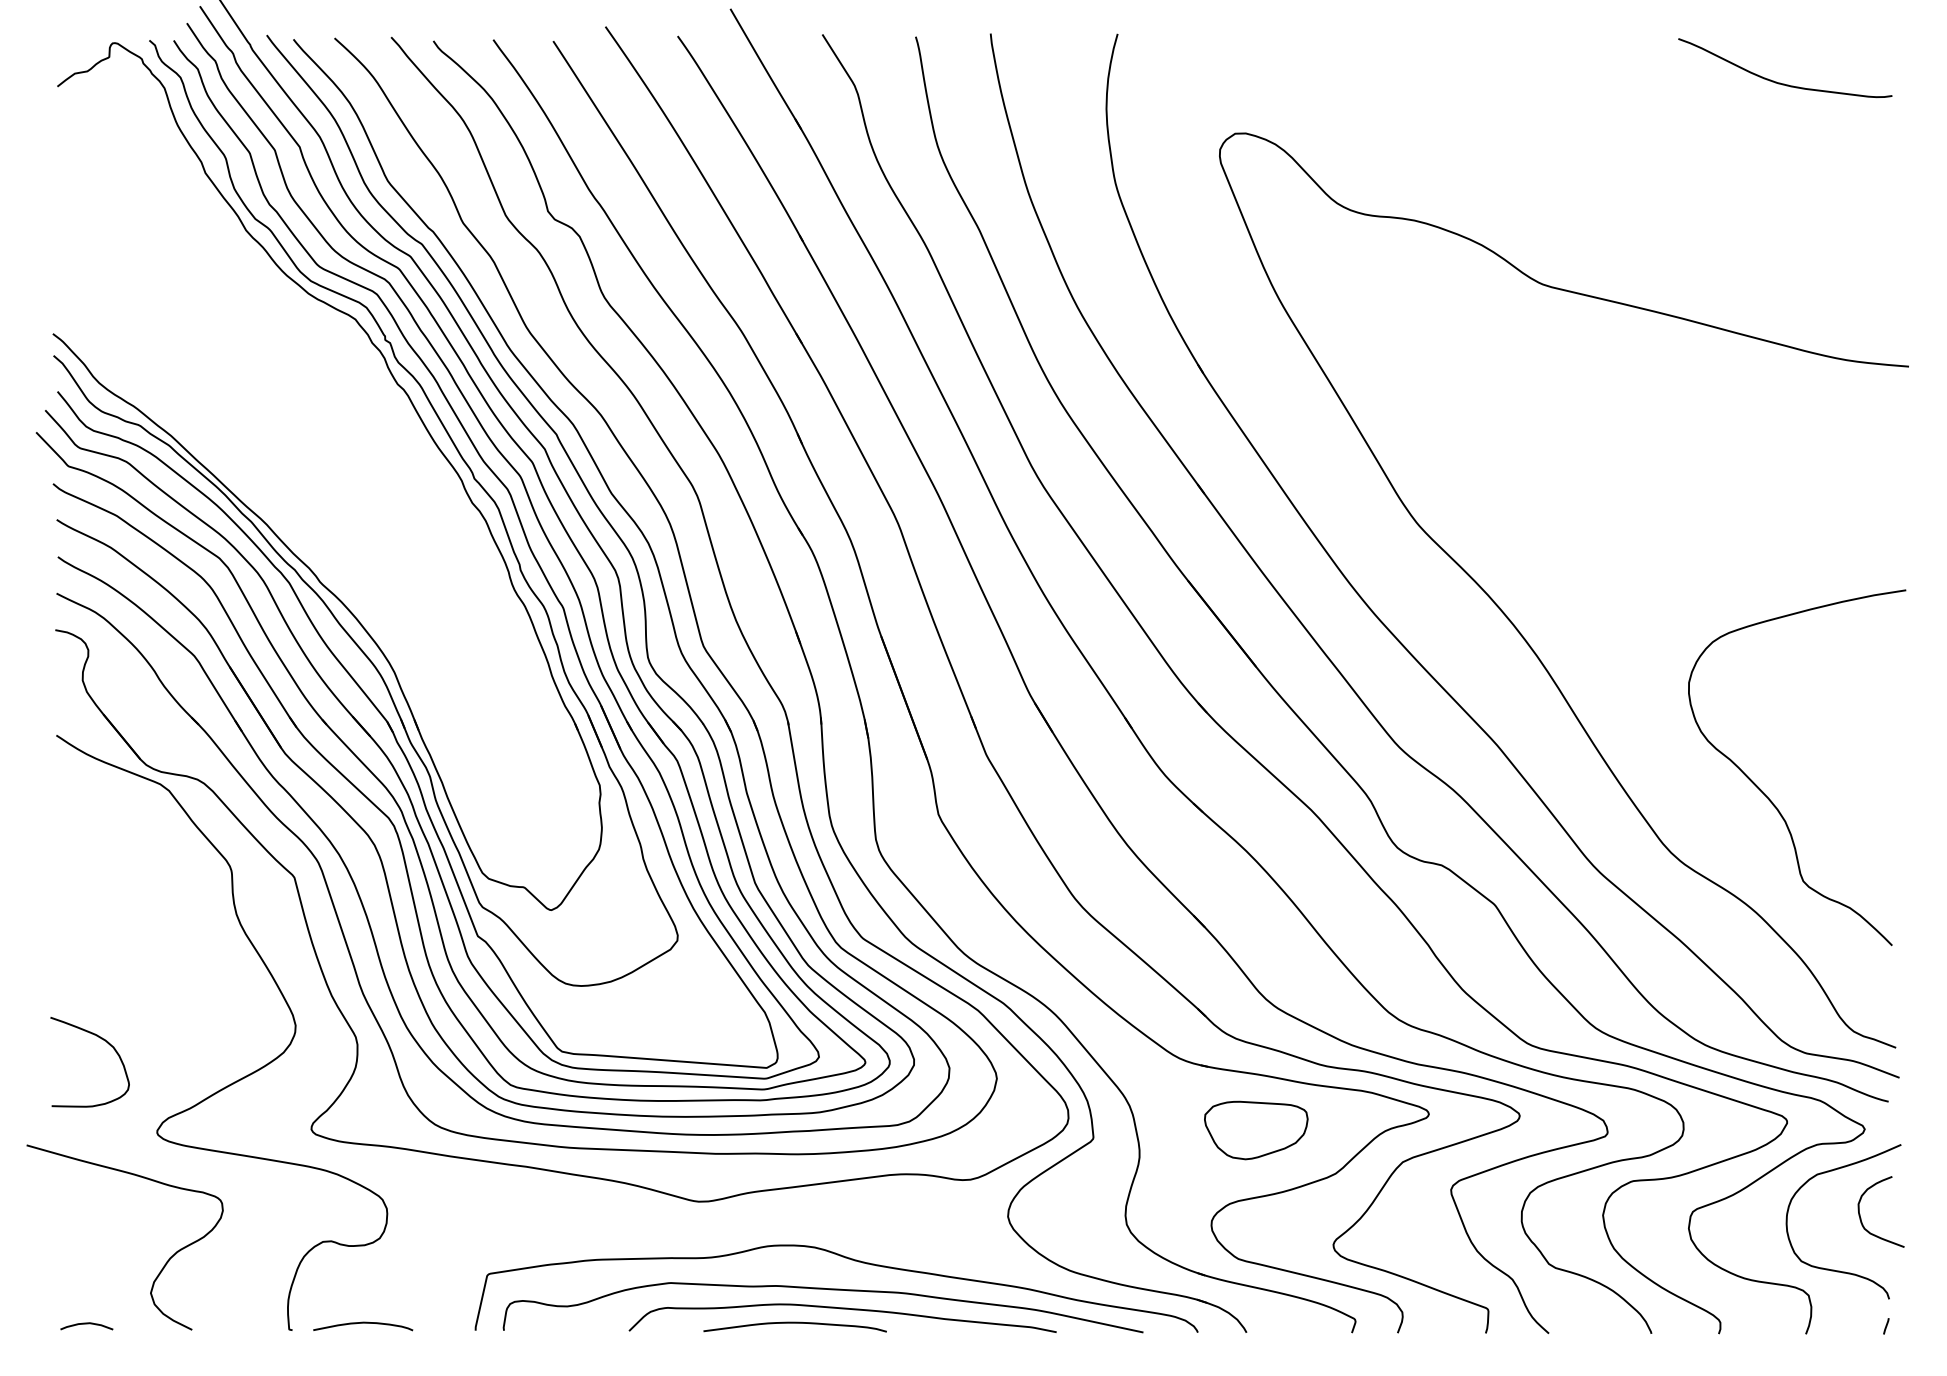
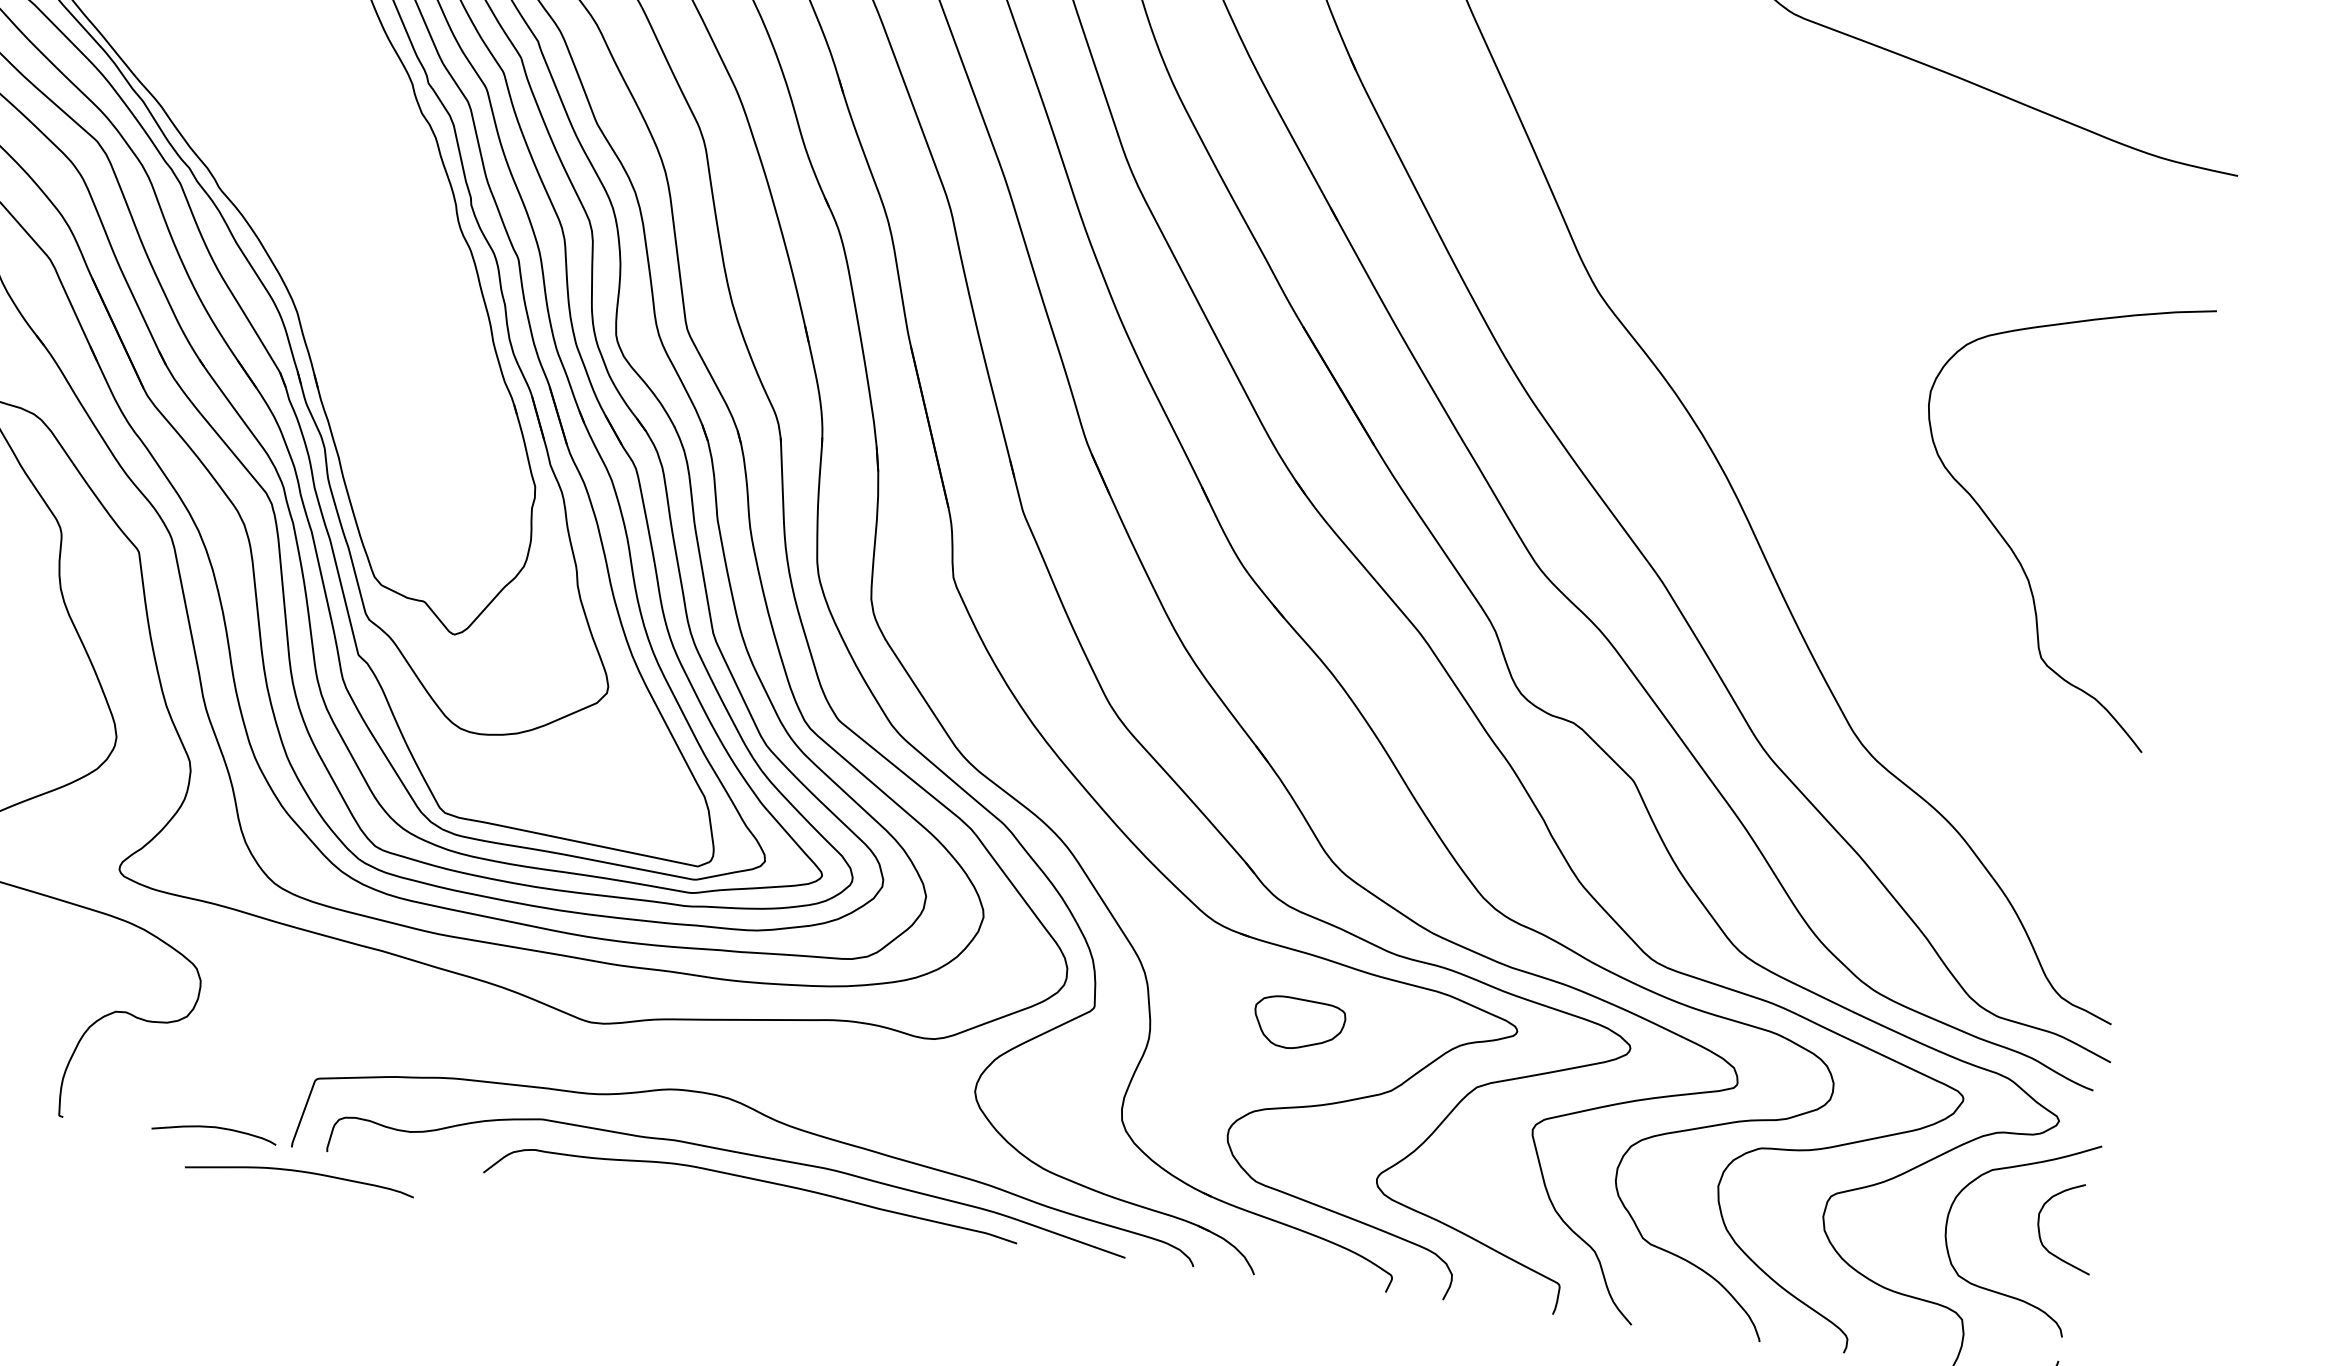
curve: (1764, 792) -> (2007, 540), moved
part: (1256, 1130) -> (1299, 1024), size x0.7
curve: (363, 1323) -> (215, 1128), moved
curve: (794, 1323) -> (299, 1172), moved

